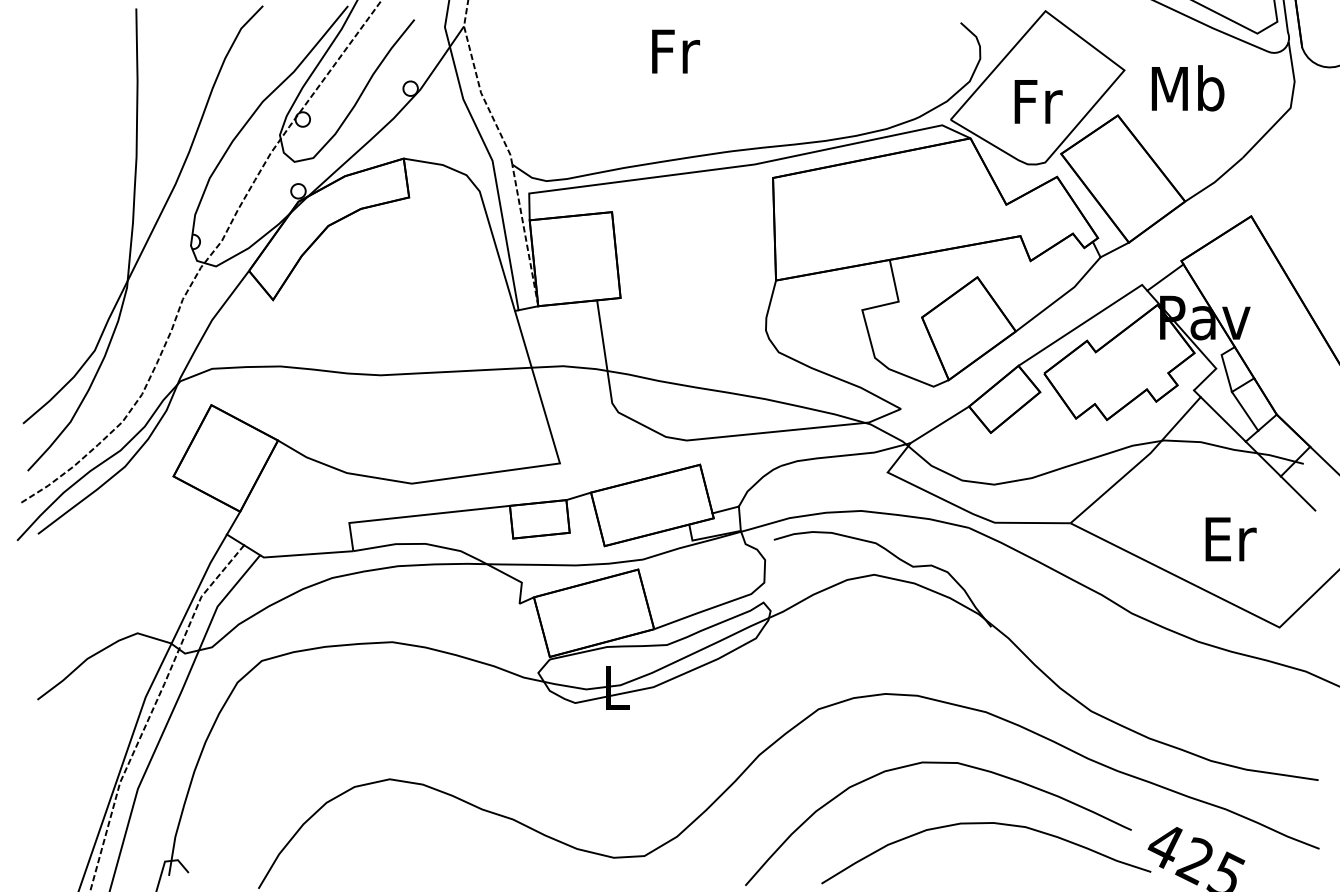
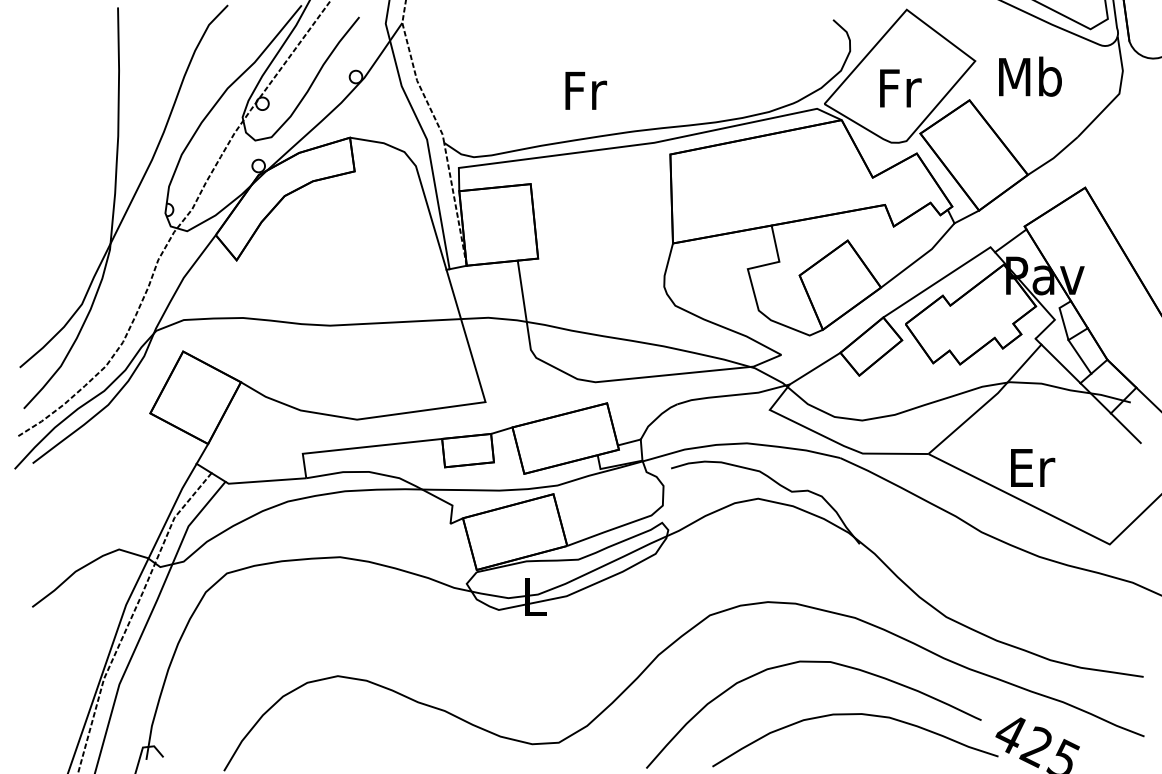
text: (675, 51) -> (585, 90), moved
text: (1230, 539) -> (1032, 468), moved

